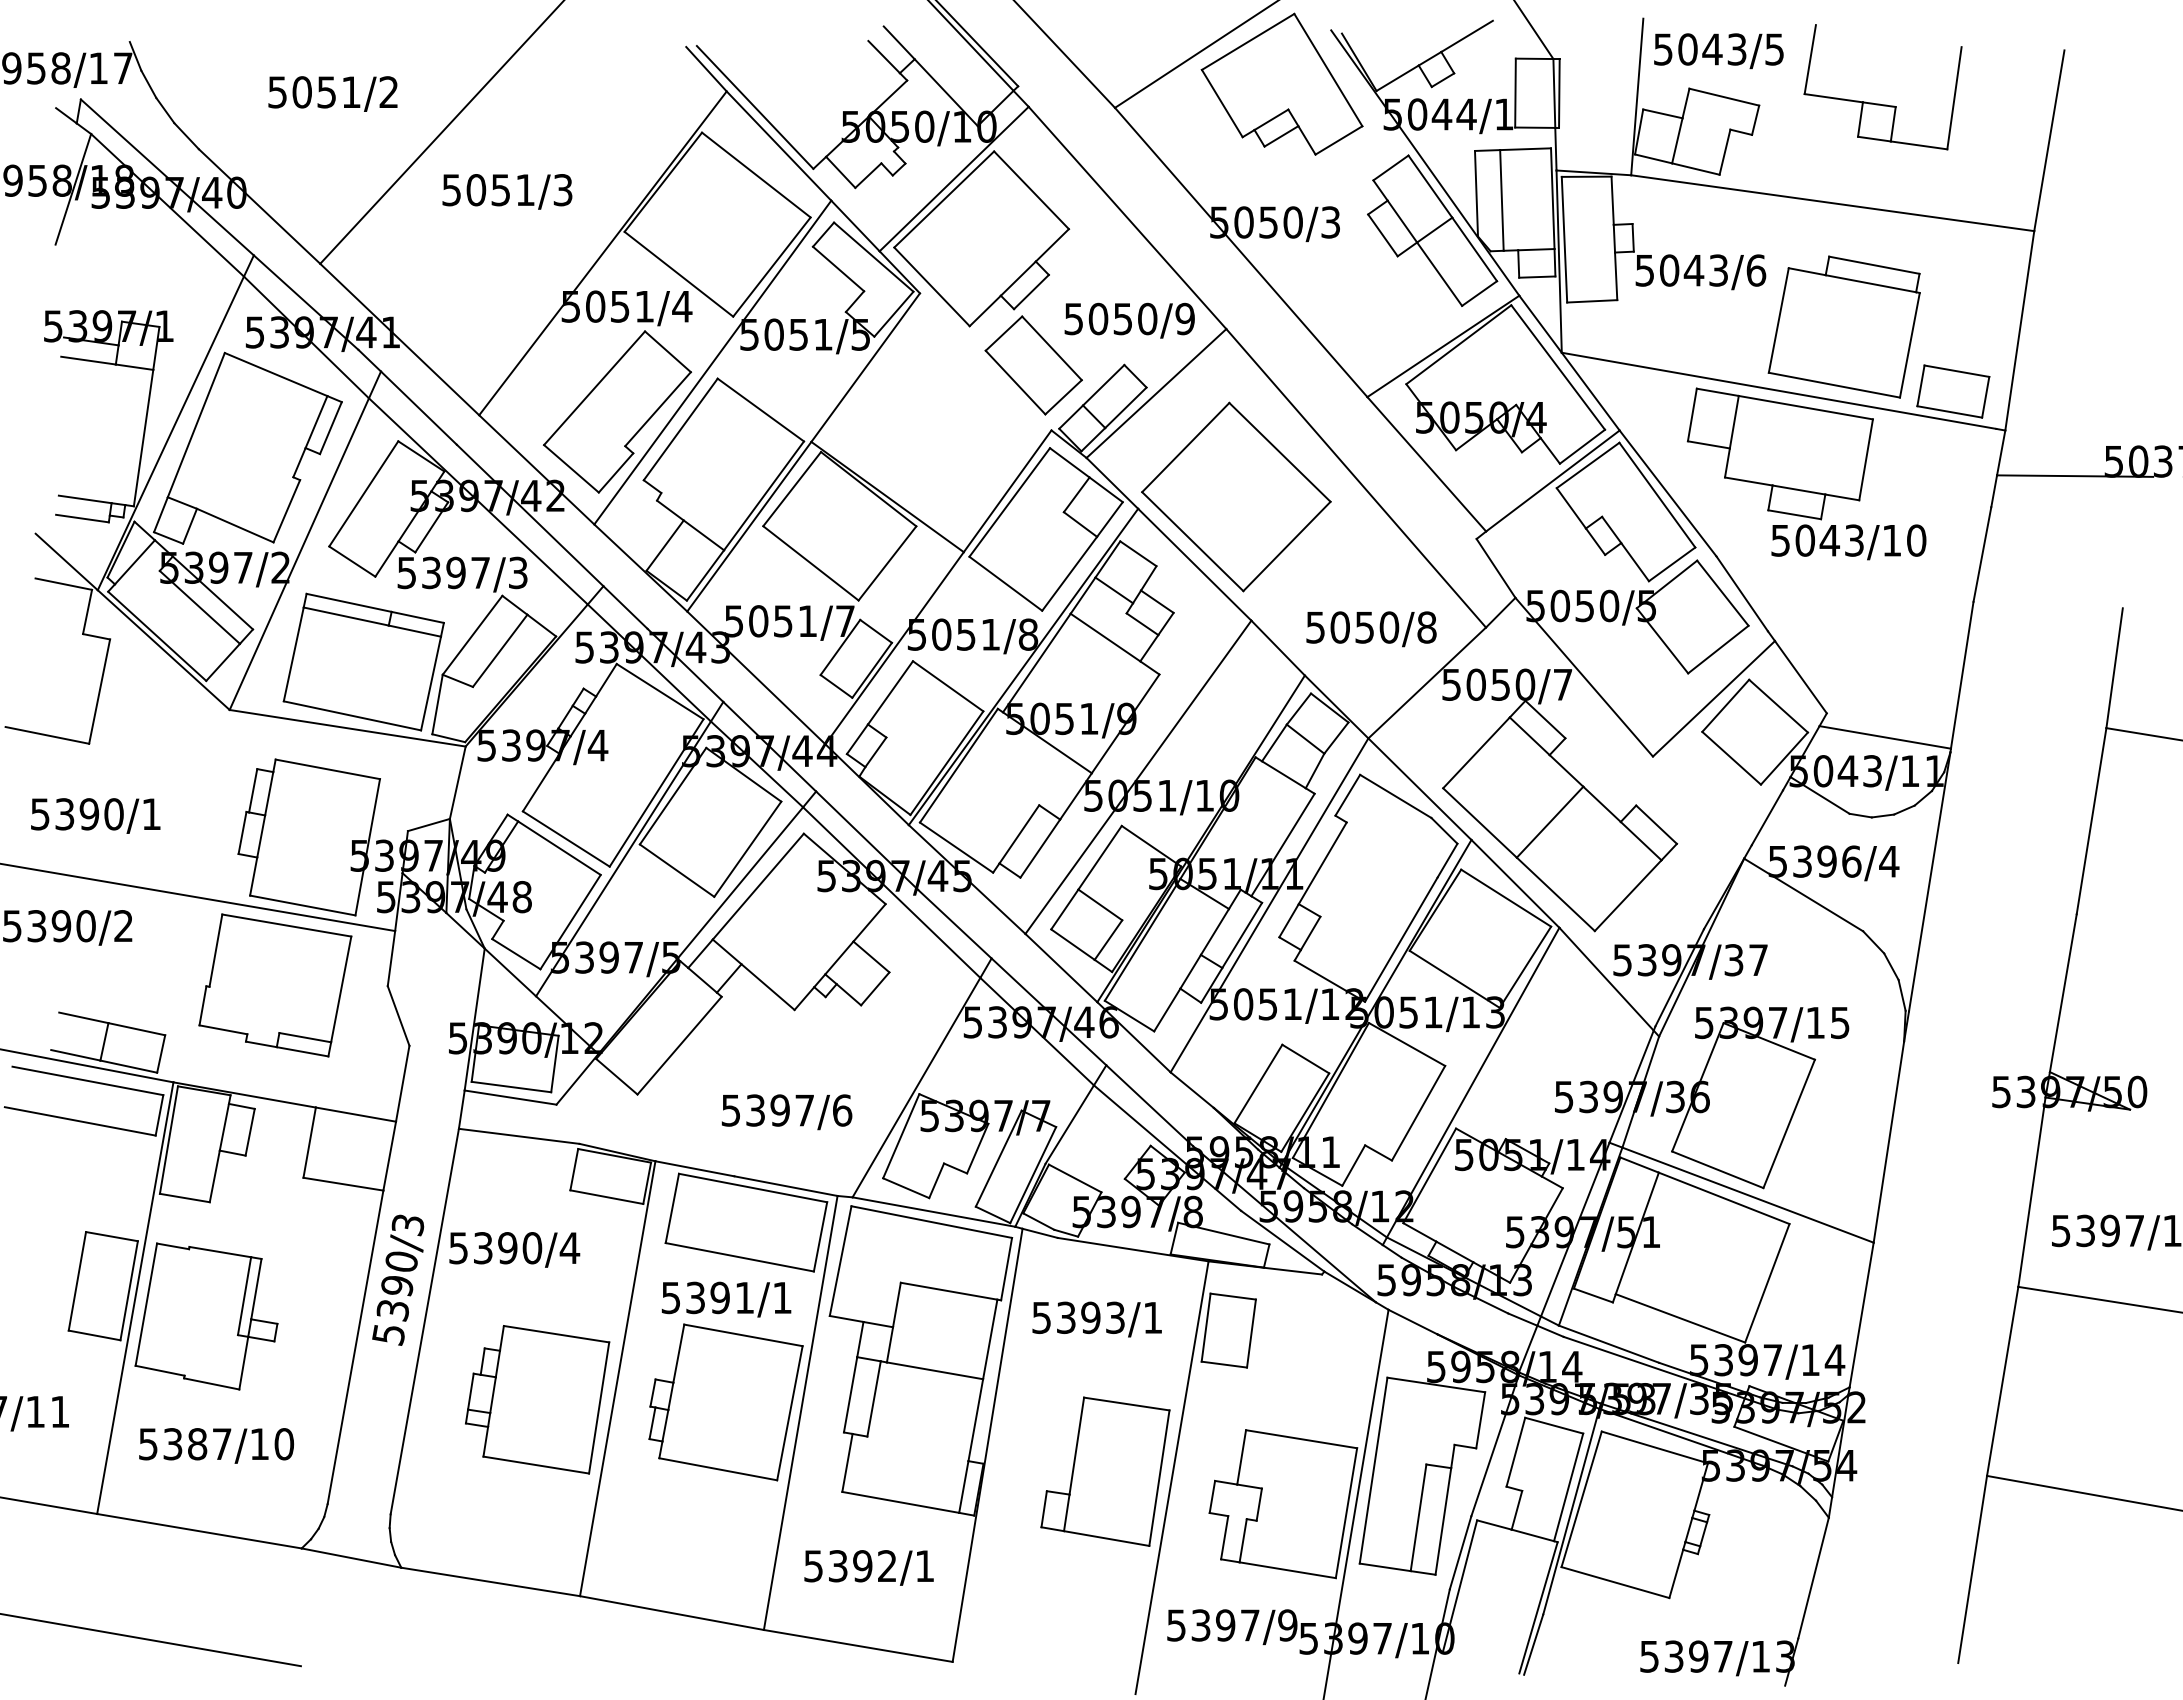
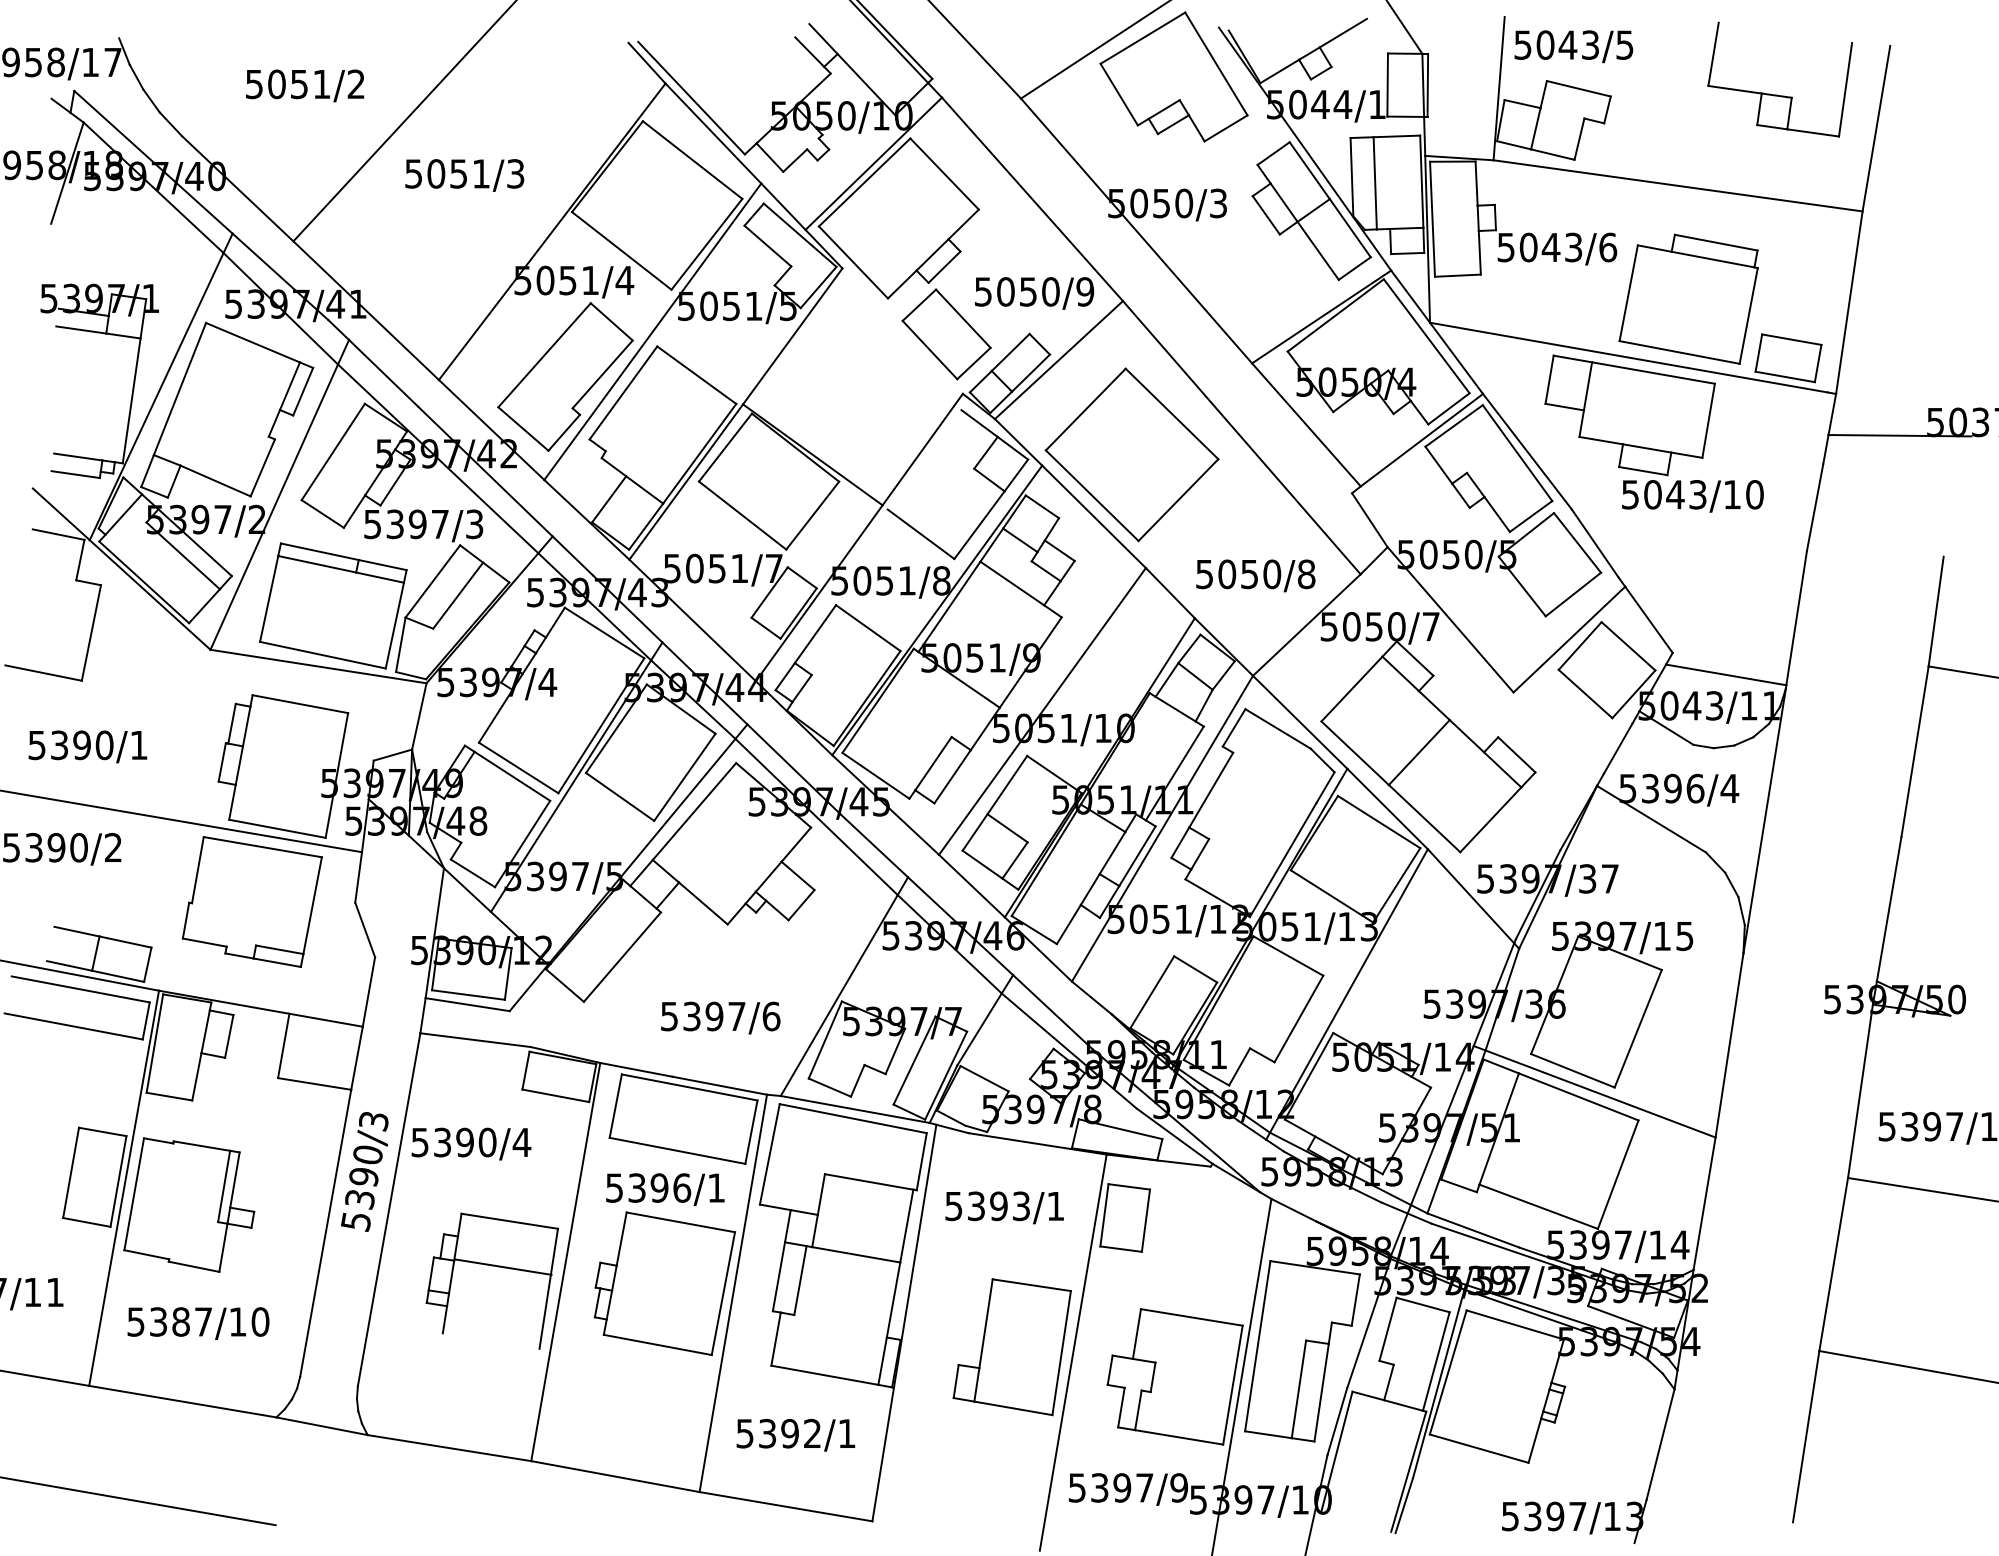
part: (1880, 103) -> (1777, 94), moved
line: (1009, 502) -> (924, 459), removed
text: (745, 1297) -> (682, 1187), 5391/1 -> 5396/1
line: (535, 1464) -> (502, 1266), moved

